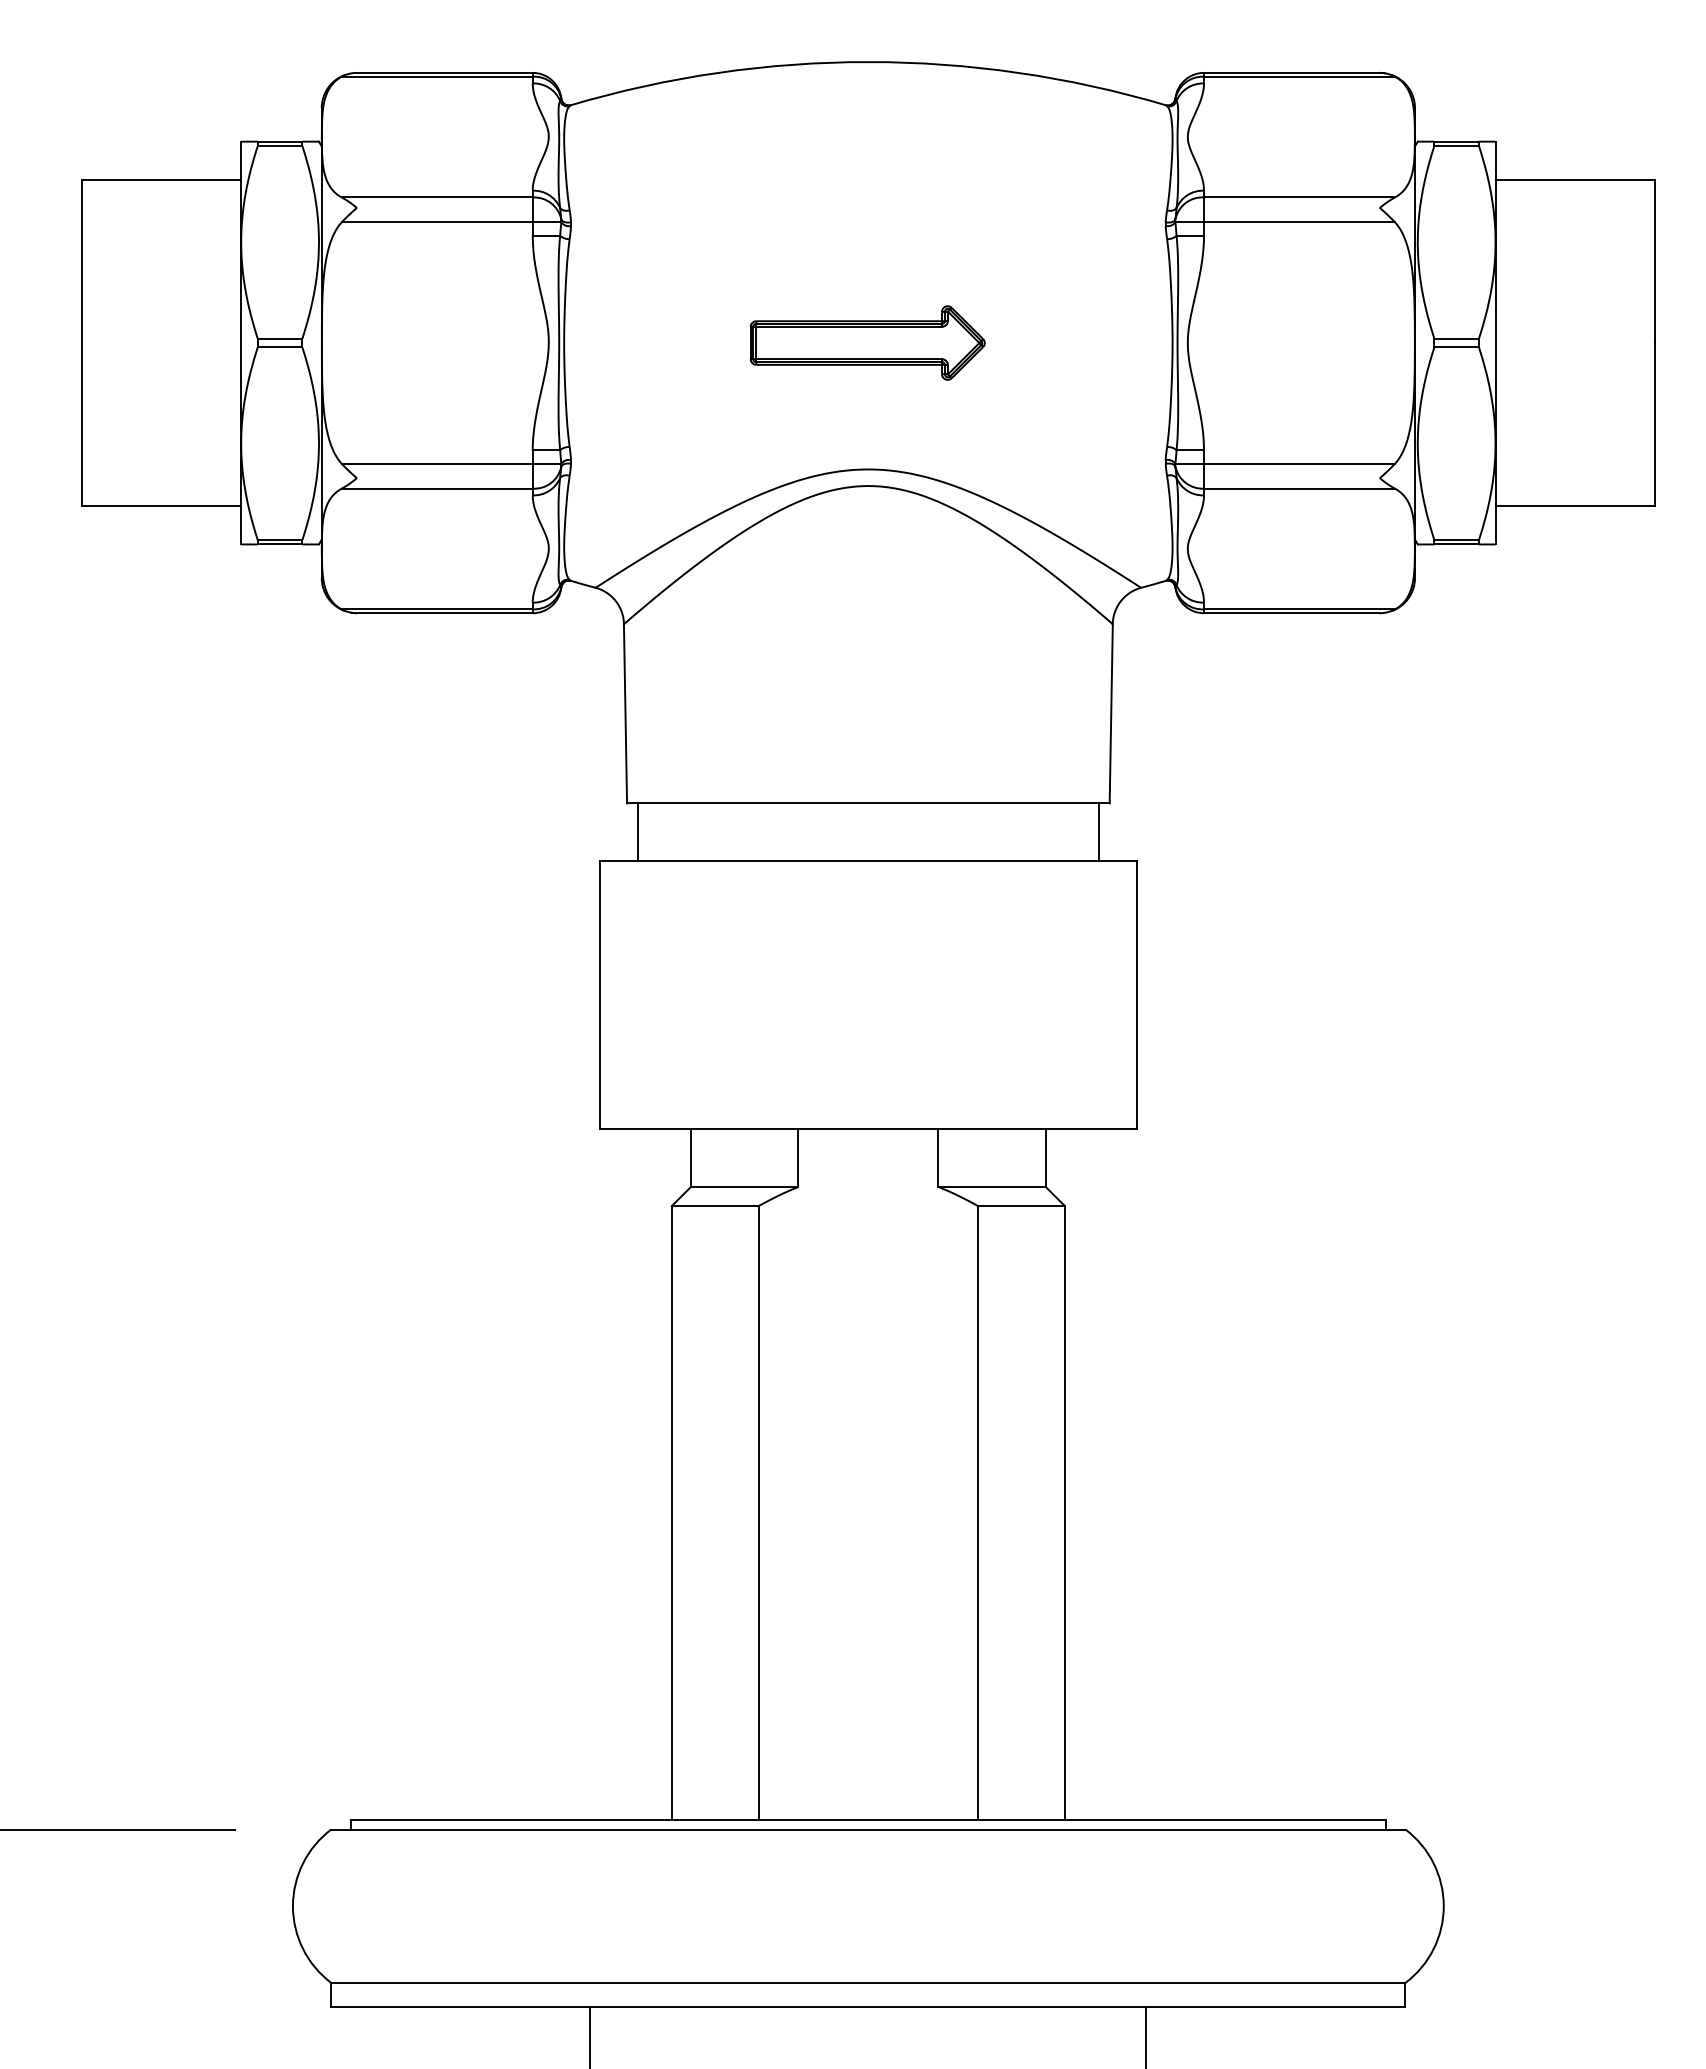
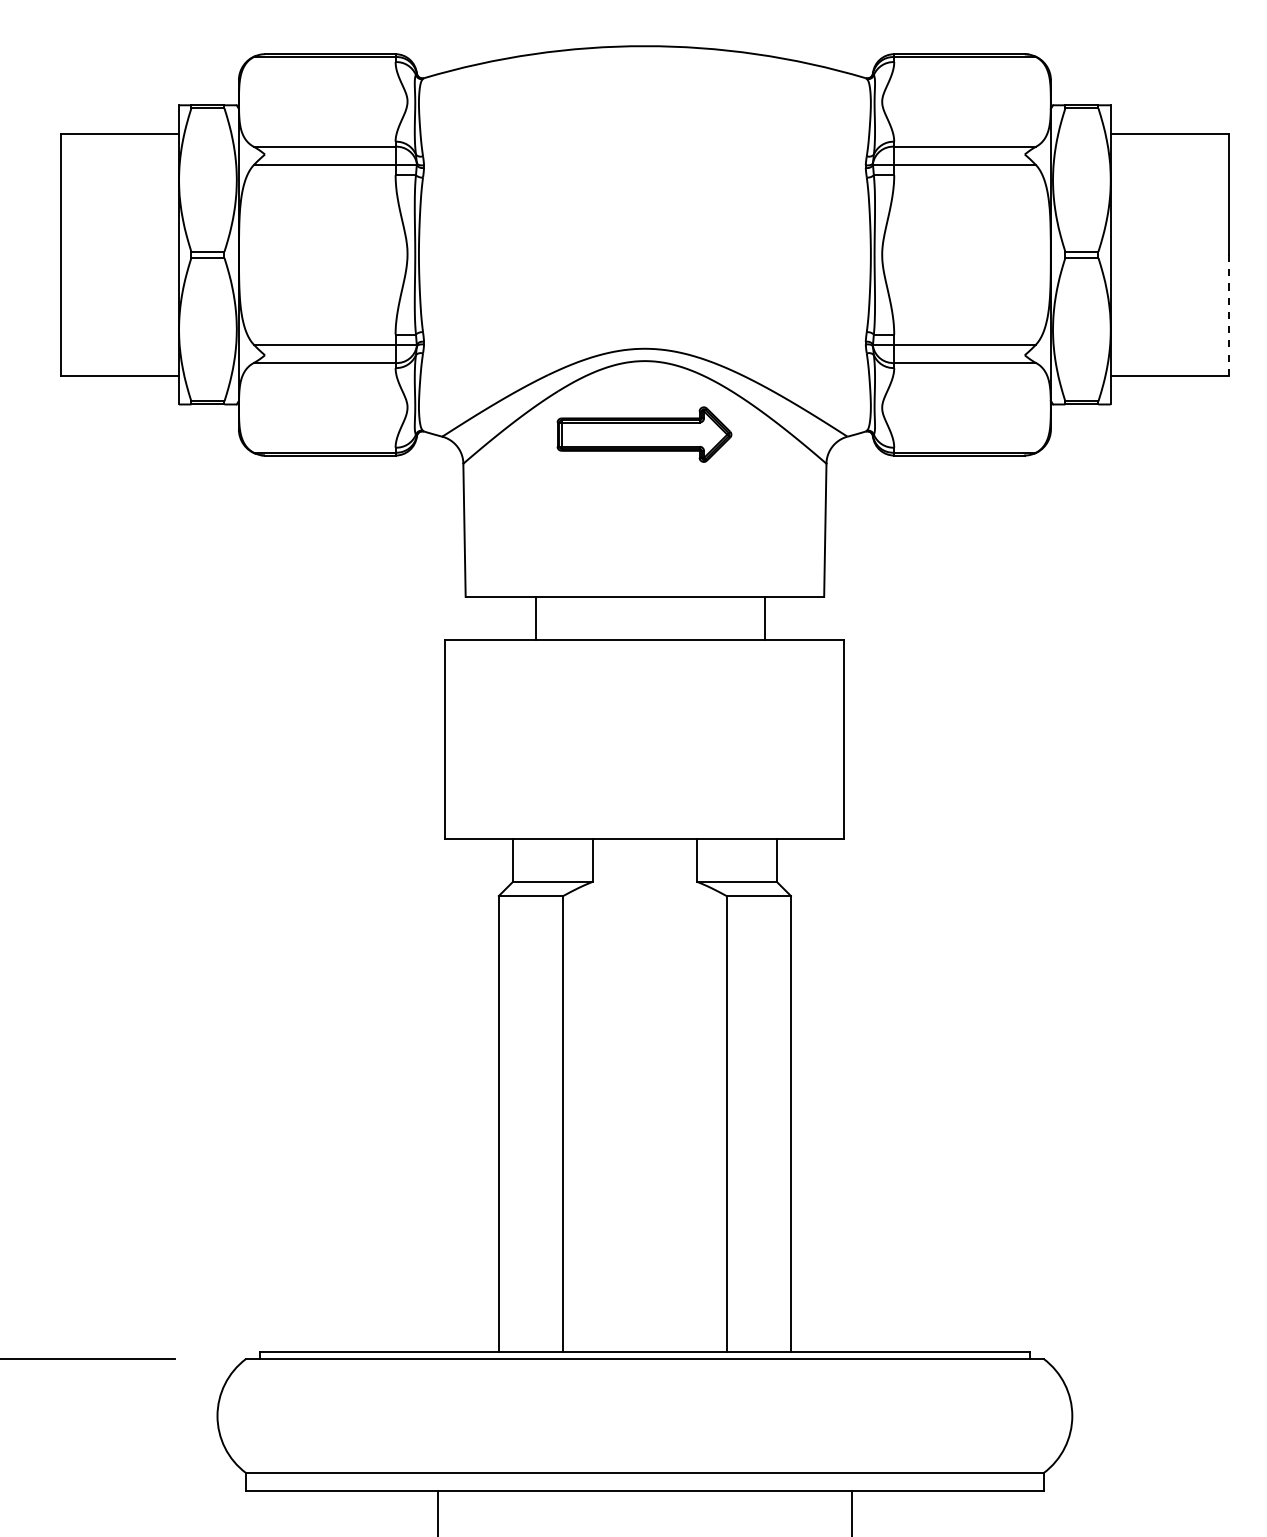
part: (867, 342) -> (644, 434), moved
line: (1654, 424) -> (1228, 315), solid -> dashed
line: (638, 831) -> (536, 617), moved
line: (1098, 831) -> (764, 617), moved

